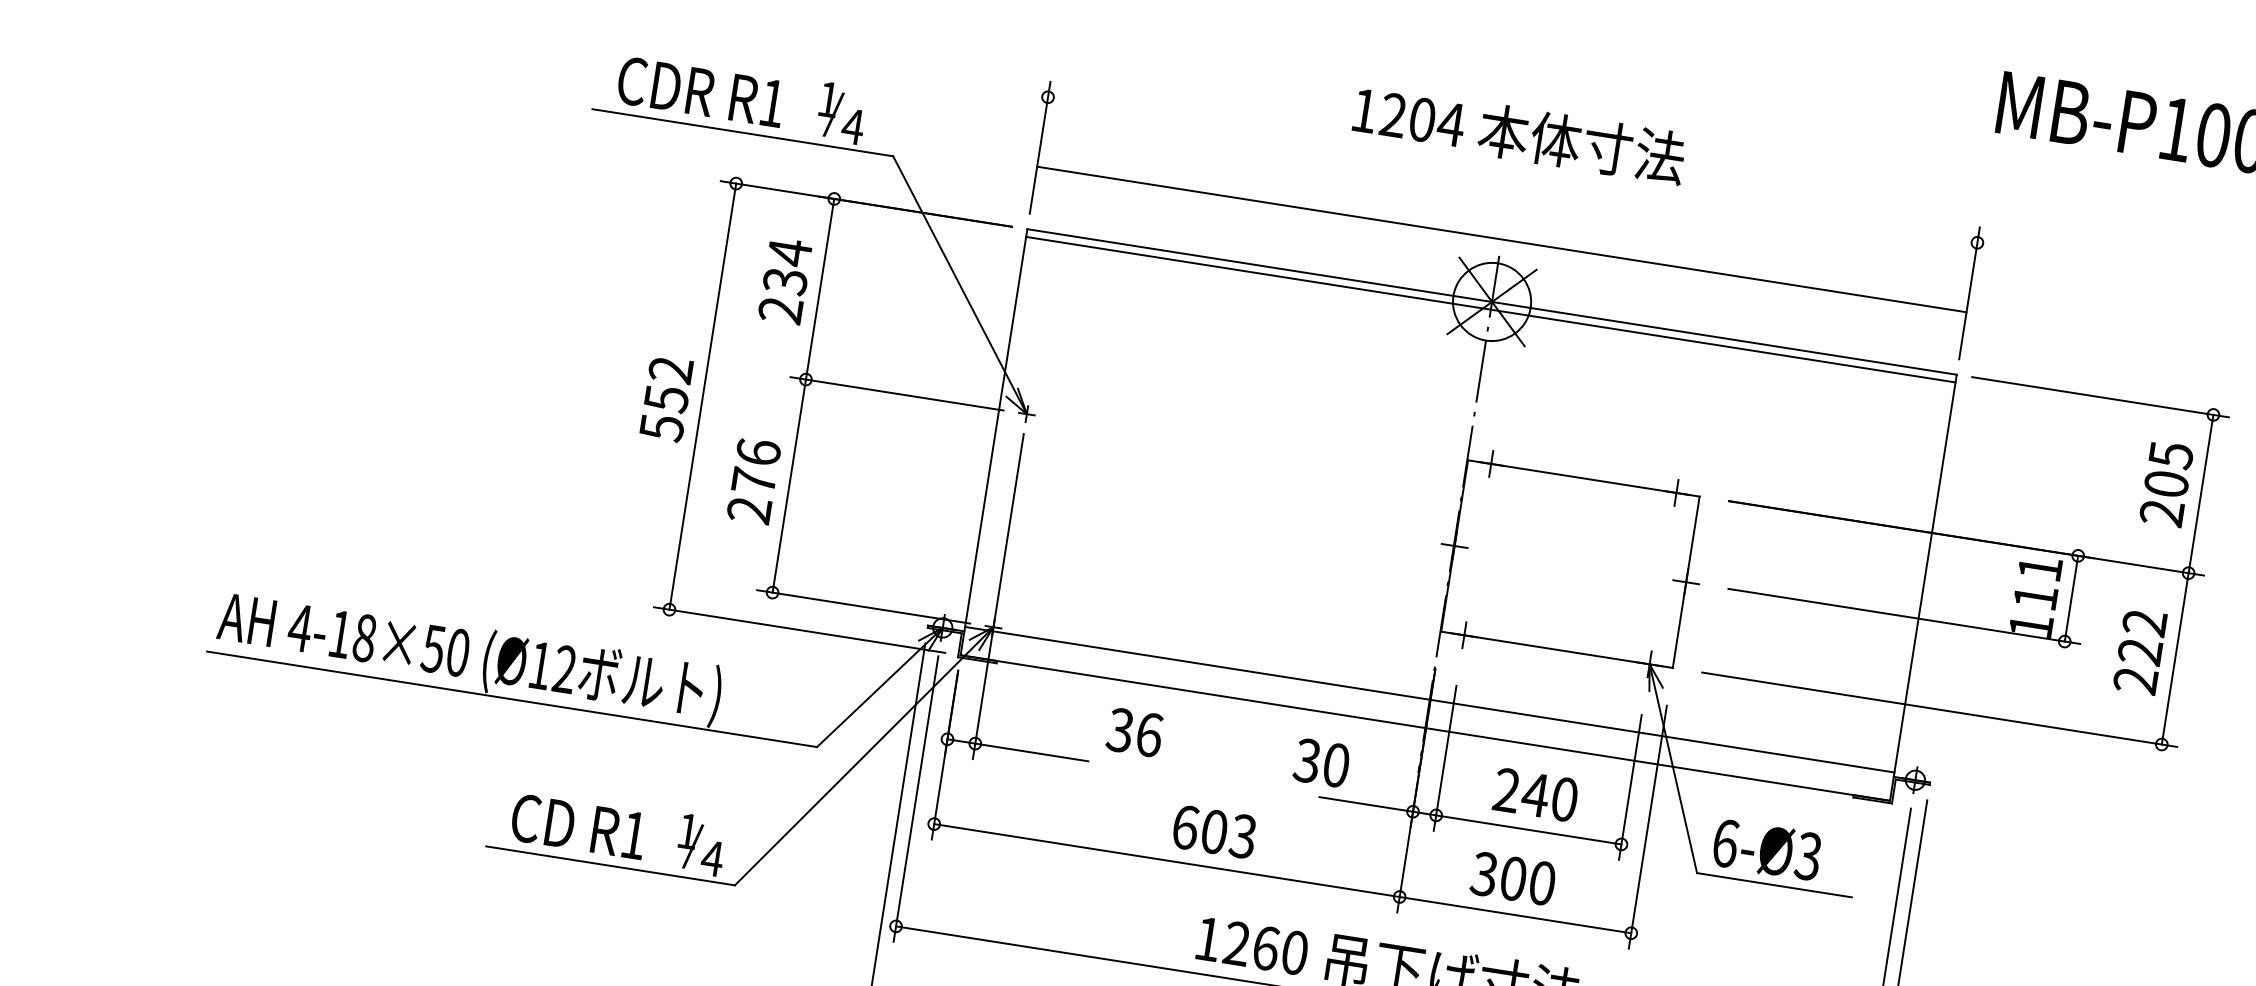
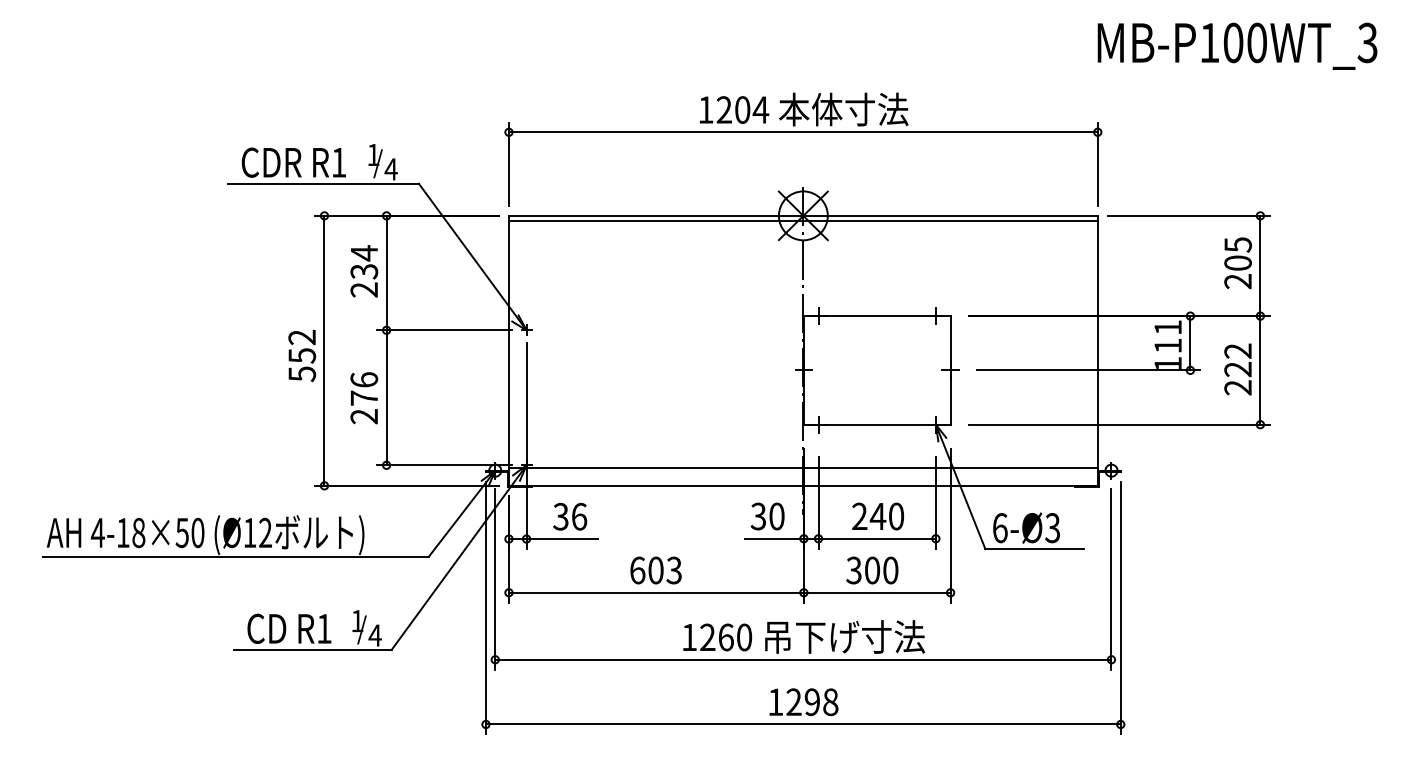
line: (1500, 239) -> (802, 132), moved
text: (1135, 732) -> (570, 516), moved
text: (1321, 762) -> (767, 516), moved
text: (1213, 831) -> (655, 570), moved

